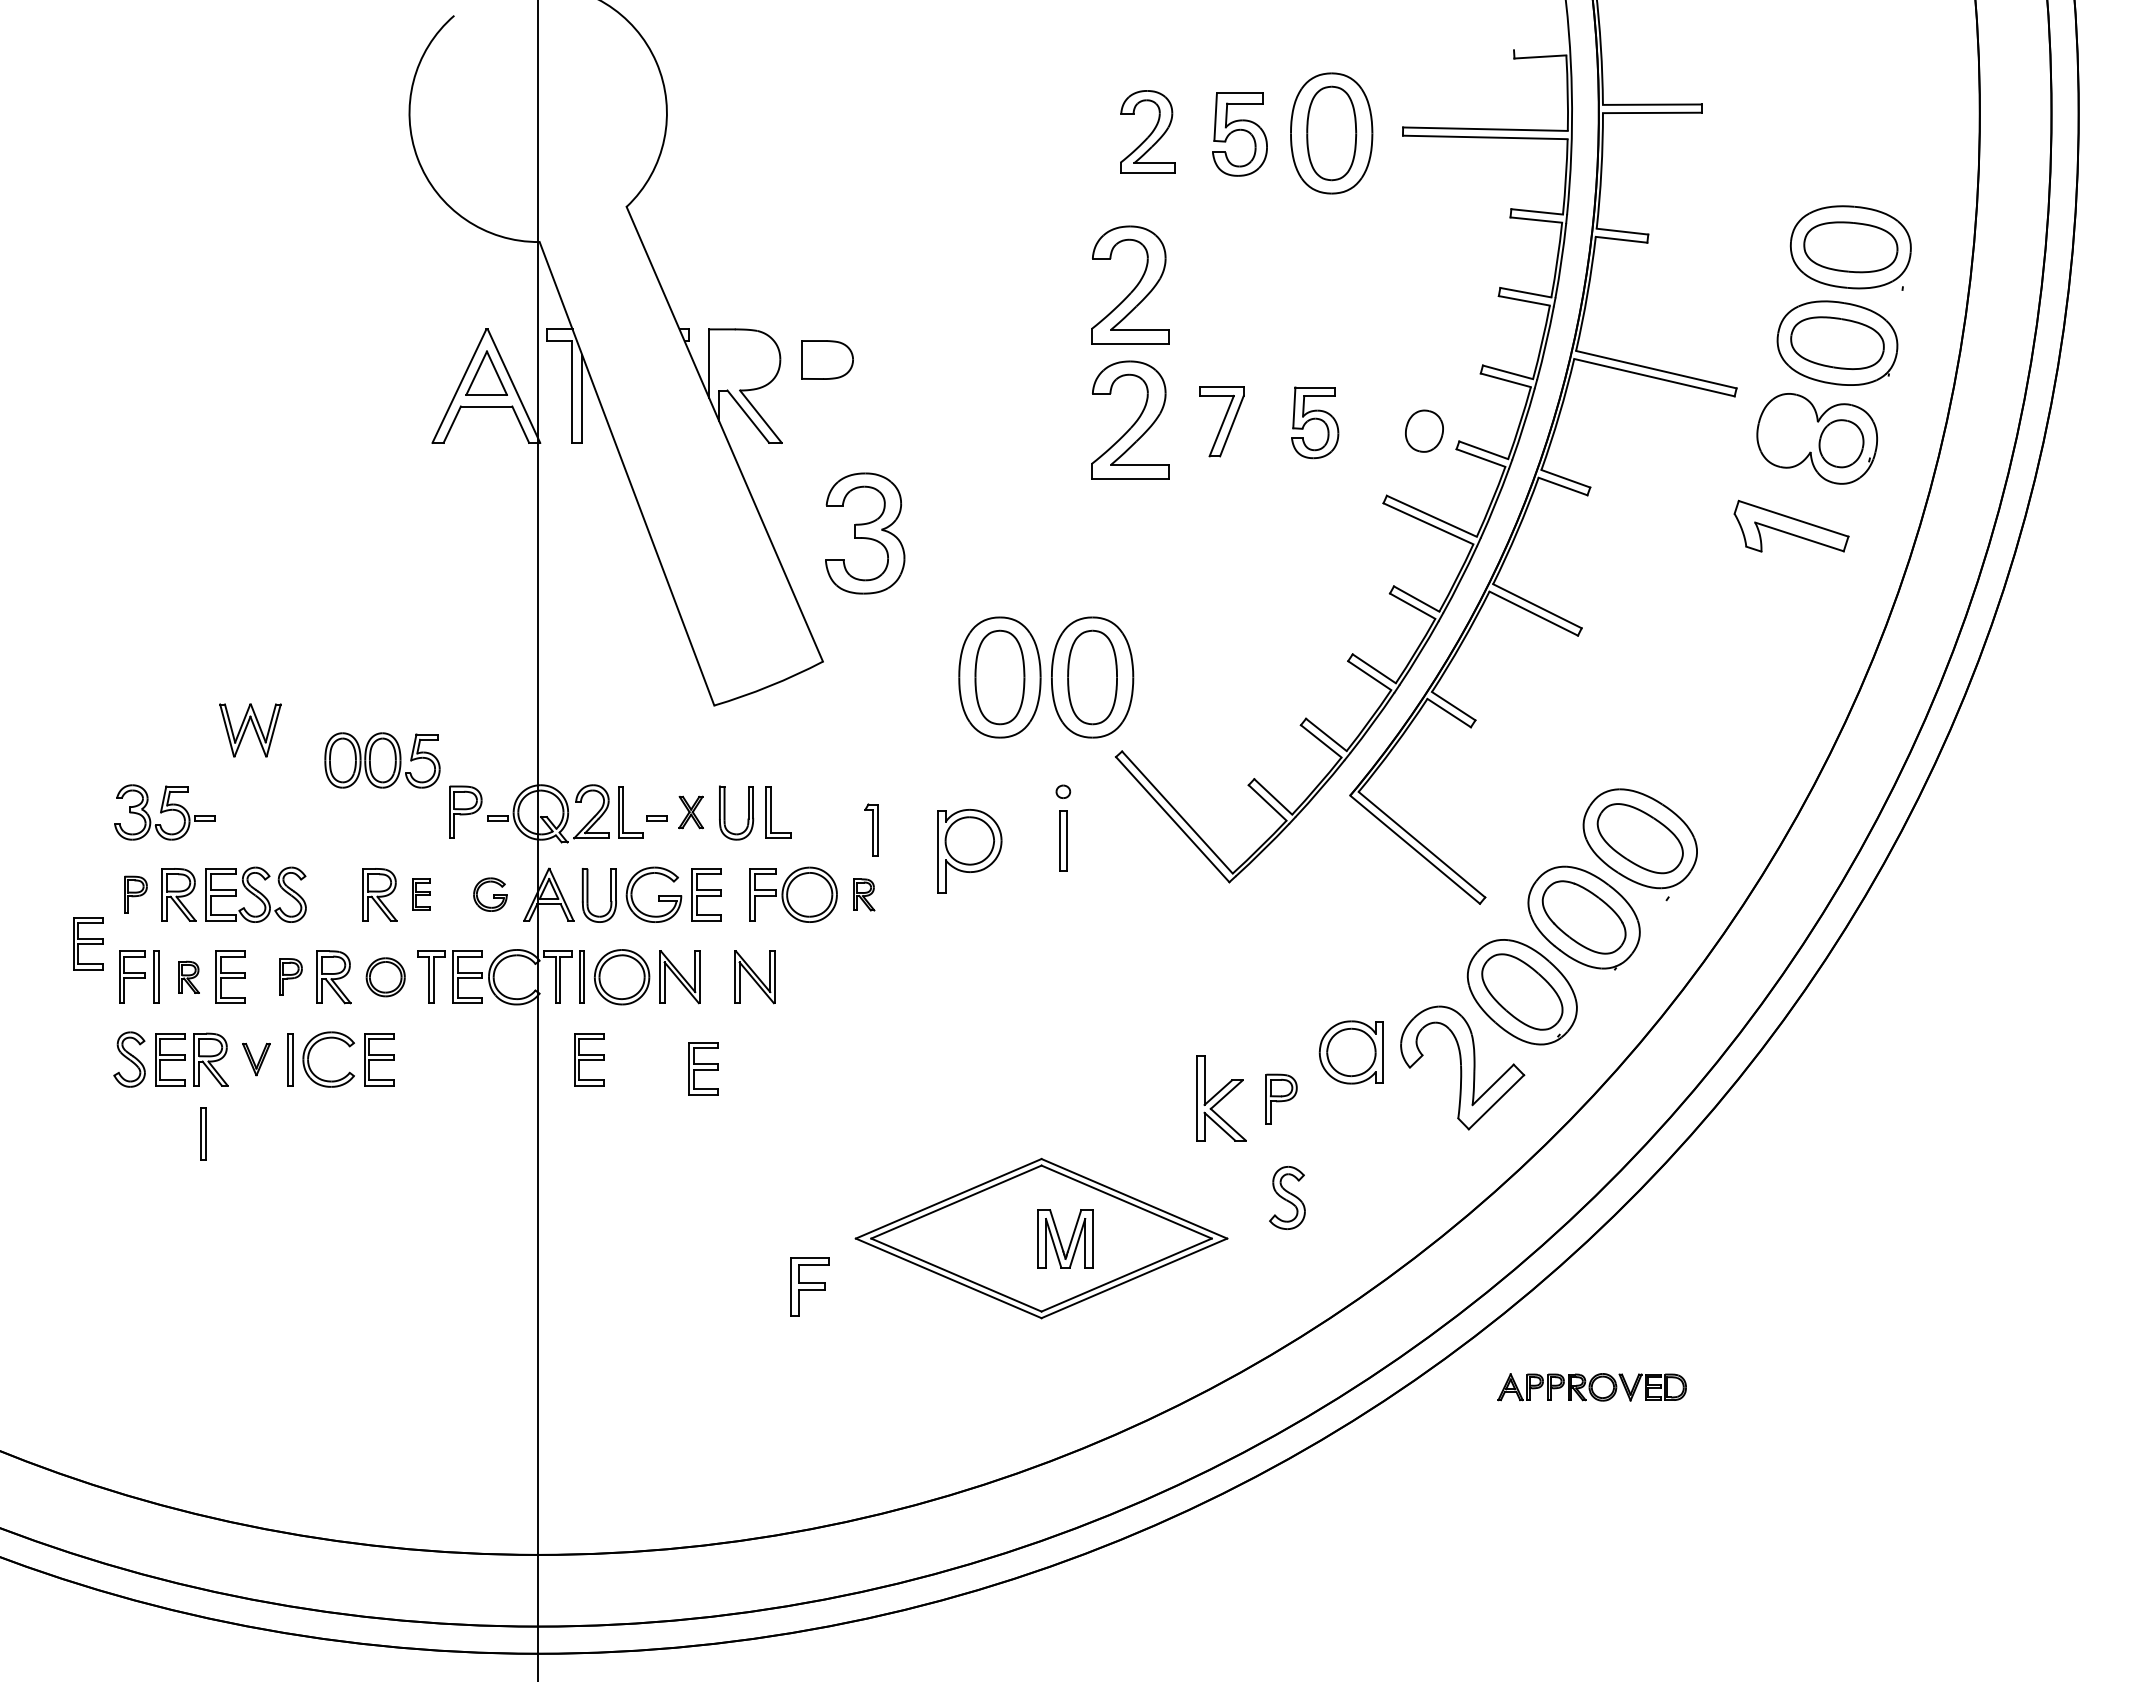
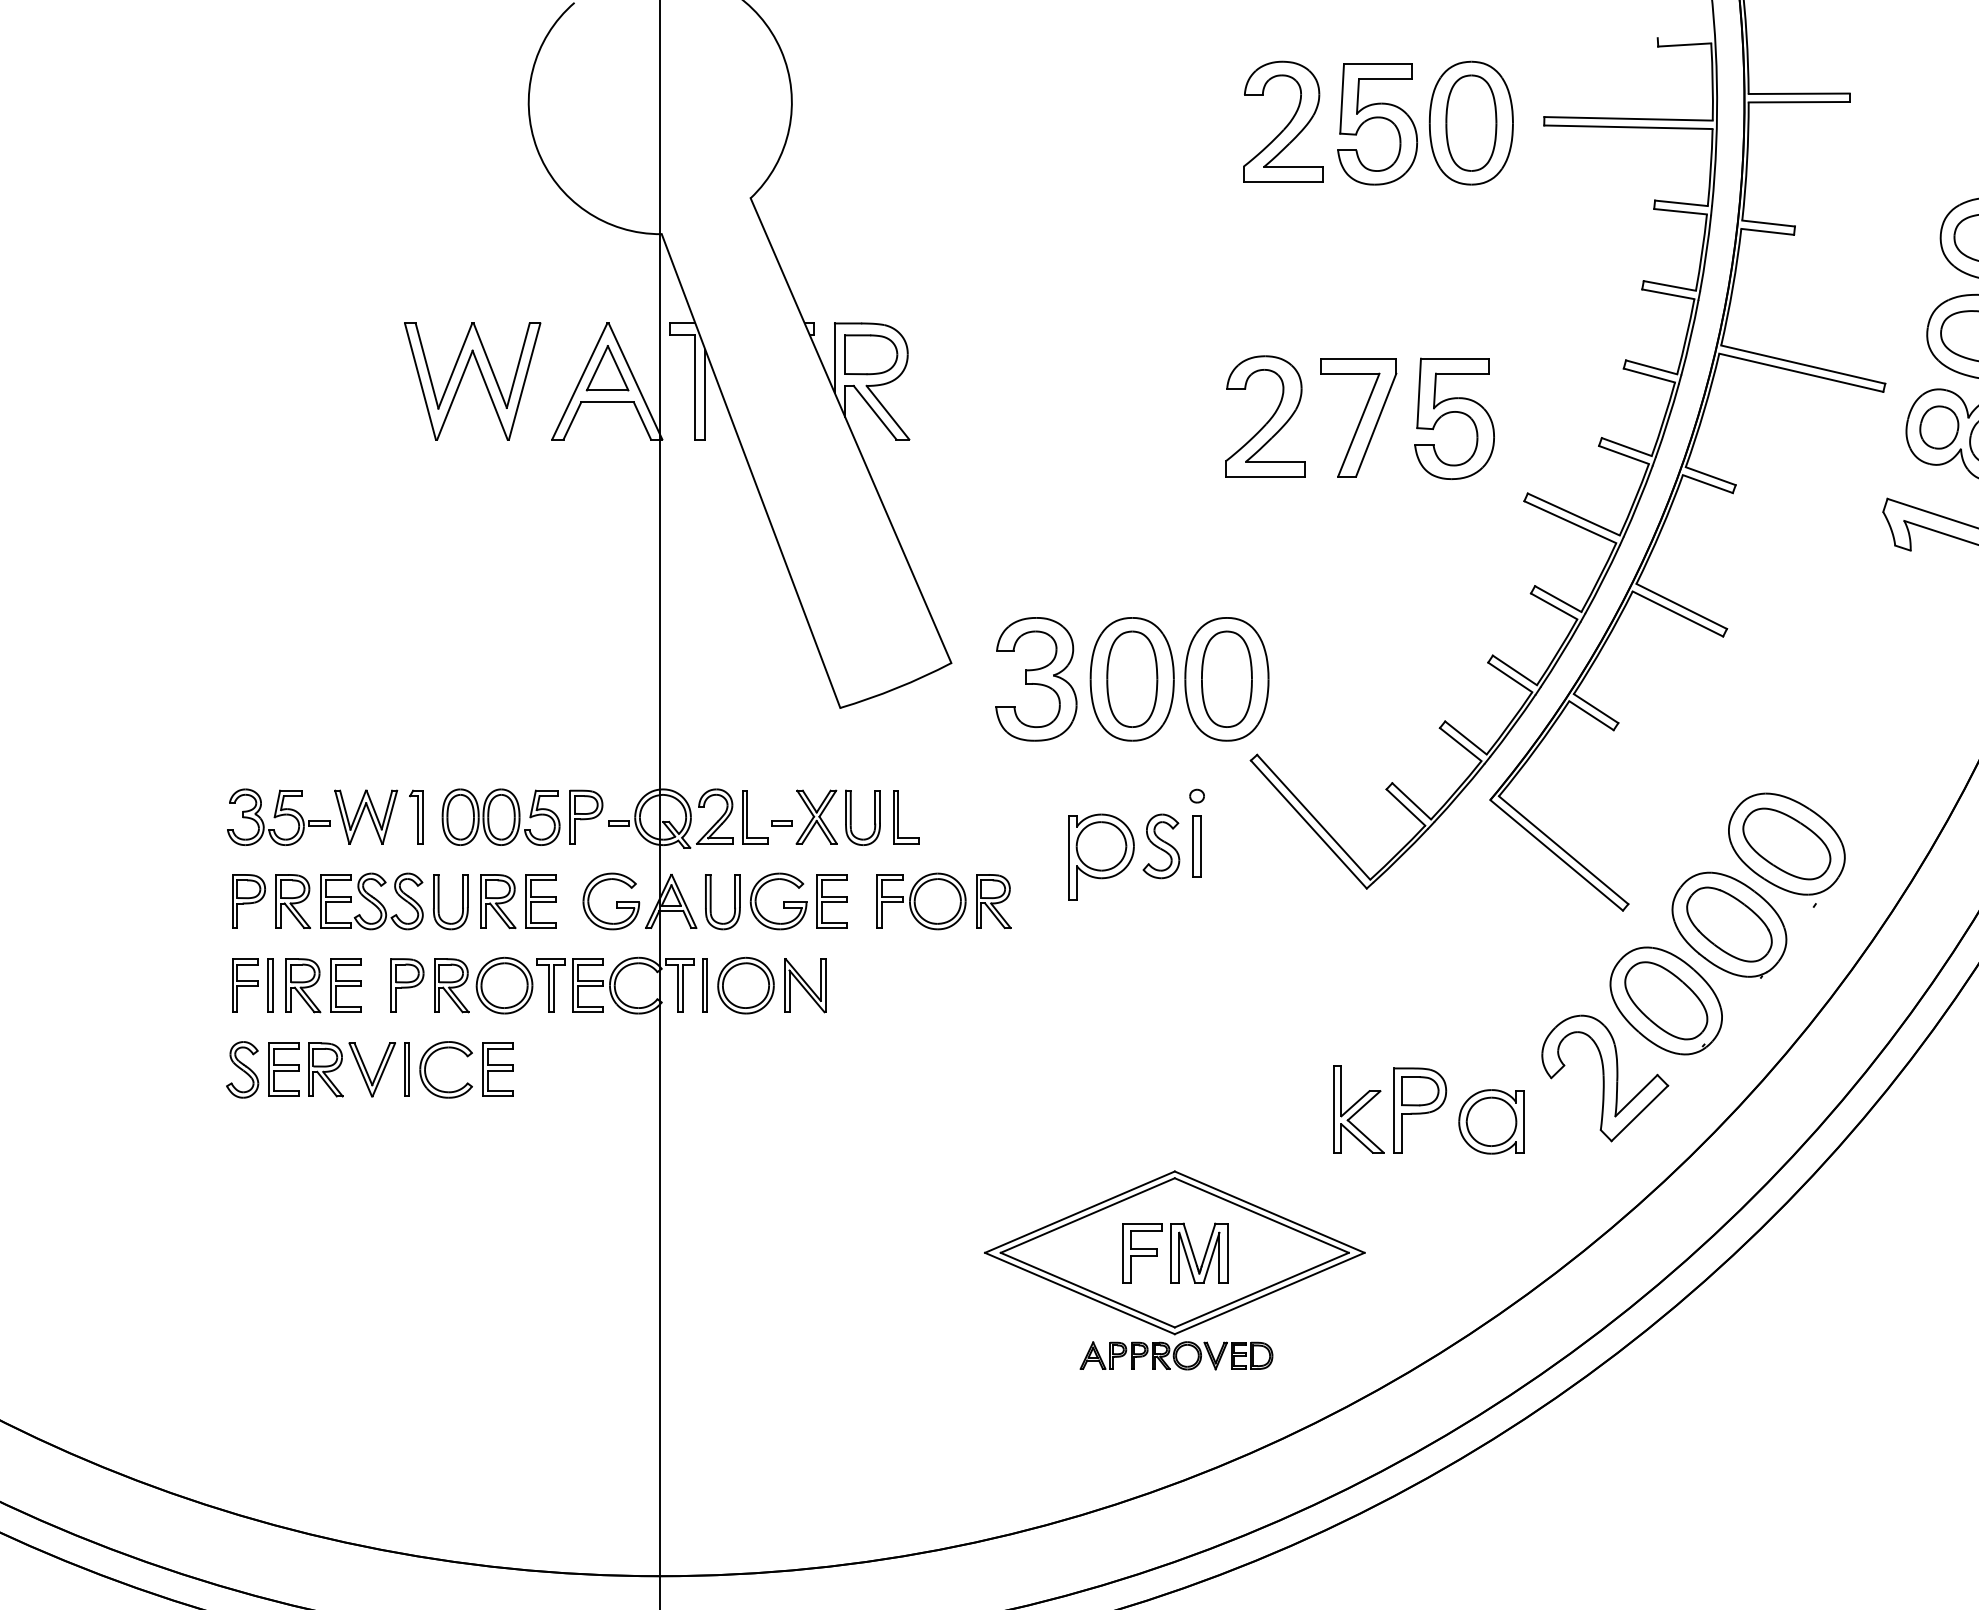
part: (1147, 131) -> (1283, 121), size x1.43
part: (1239, 134) -> (1377, 124), size x1.43
part: (1130, 284) -> (1265, 277), removed
part: (827, 359) -> (871, 354), moved
part: (345, 382) -> (463, 377), added
part: (1221, 421) -> (1358, 417), size x1.67
part: (1314, 422) -> (1453, 418), size x1.67
part: (1424, 430) -> (1939, 426), moved
part: (865, 533) -> (1036, 679), moved
part: (250, 730) -> (366, 817), moved
part: (382, 760) -> (501, 817), moved
part: (690, 812) -> (815, 817), size x1.67
part: (871, 829) -> (416, 816), moved
part: (135, 894) -> (248, 901), size x1.43
part: (421, 894) -> (540, 901), size x1.67
part: (490, 894) -> (611, 901), size x1.67
part: (864, 894) -> (993, 901), size x1.67
part: (322, 895) -> (439, 902), added
part: (88, 943) -> (200, 951), removed
part: (290, 976) -> (407, 984), size x1.43
part: (188, 977) -> (302, 985), size x1.67
part: (385, 977) -> (504, 985), size x1.43
part: (754, 977) -> (881, 985), removed
part: (1350, 1052) -> (1490, 1121), moved
part: (256, 1059) -> (372, 1069), size x1.67
part: (589, 1059) -> (712, 1069), removed
part: (703, 1068) -> (829, 1078), removed
part: (1281, 1099) -> (1420, 1110), size x1.67
part: (203, 1133) -> (318, 1145), removed
part: (1287, 1197) -> (1161, 845), moved
part: (809, 1286) -> (1142, 1252), moved
part: (1591, 1387) -> (1175, 1355), moved

